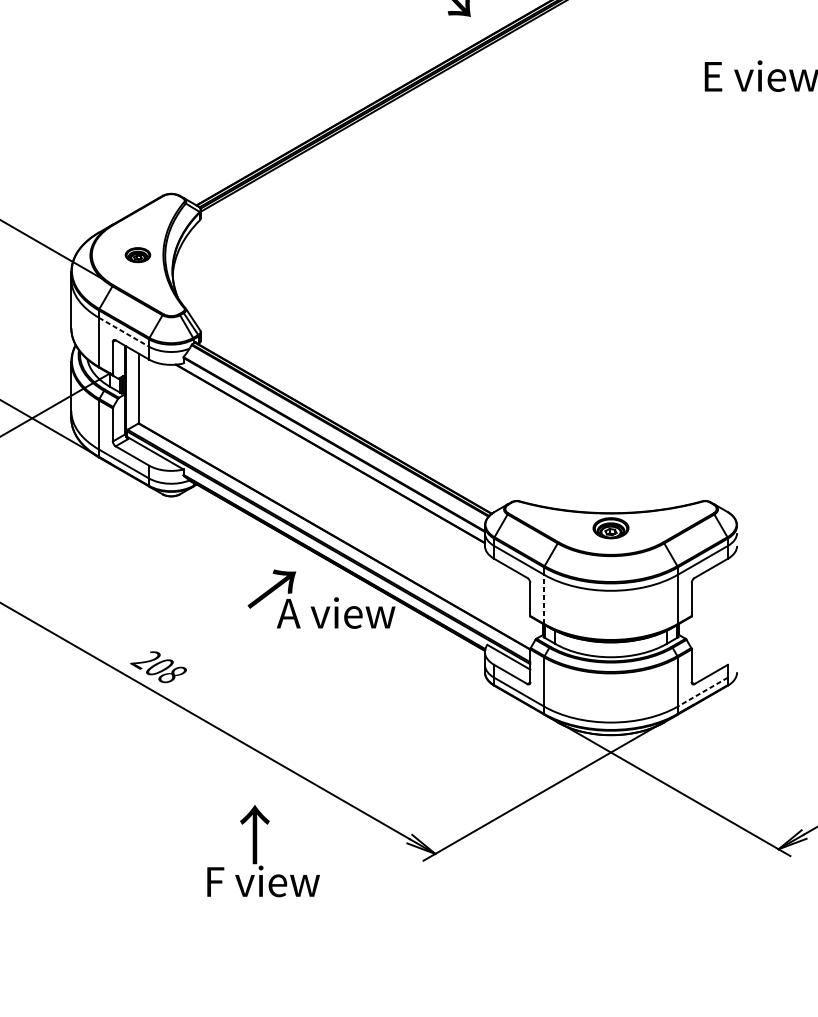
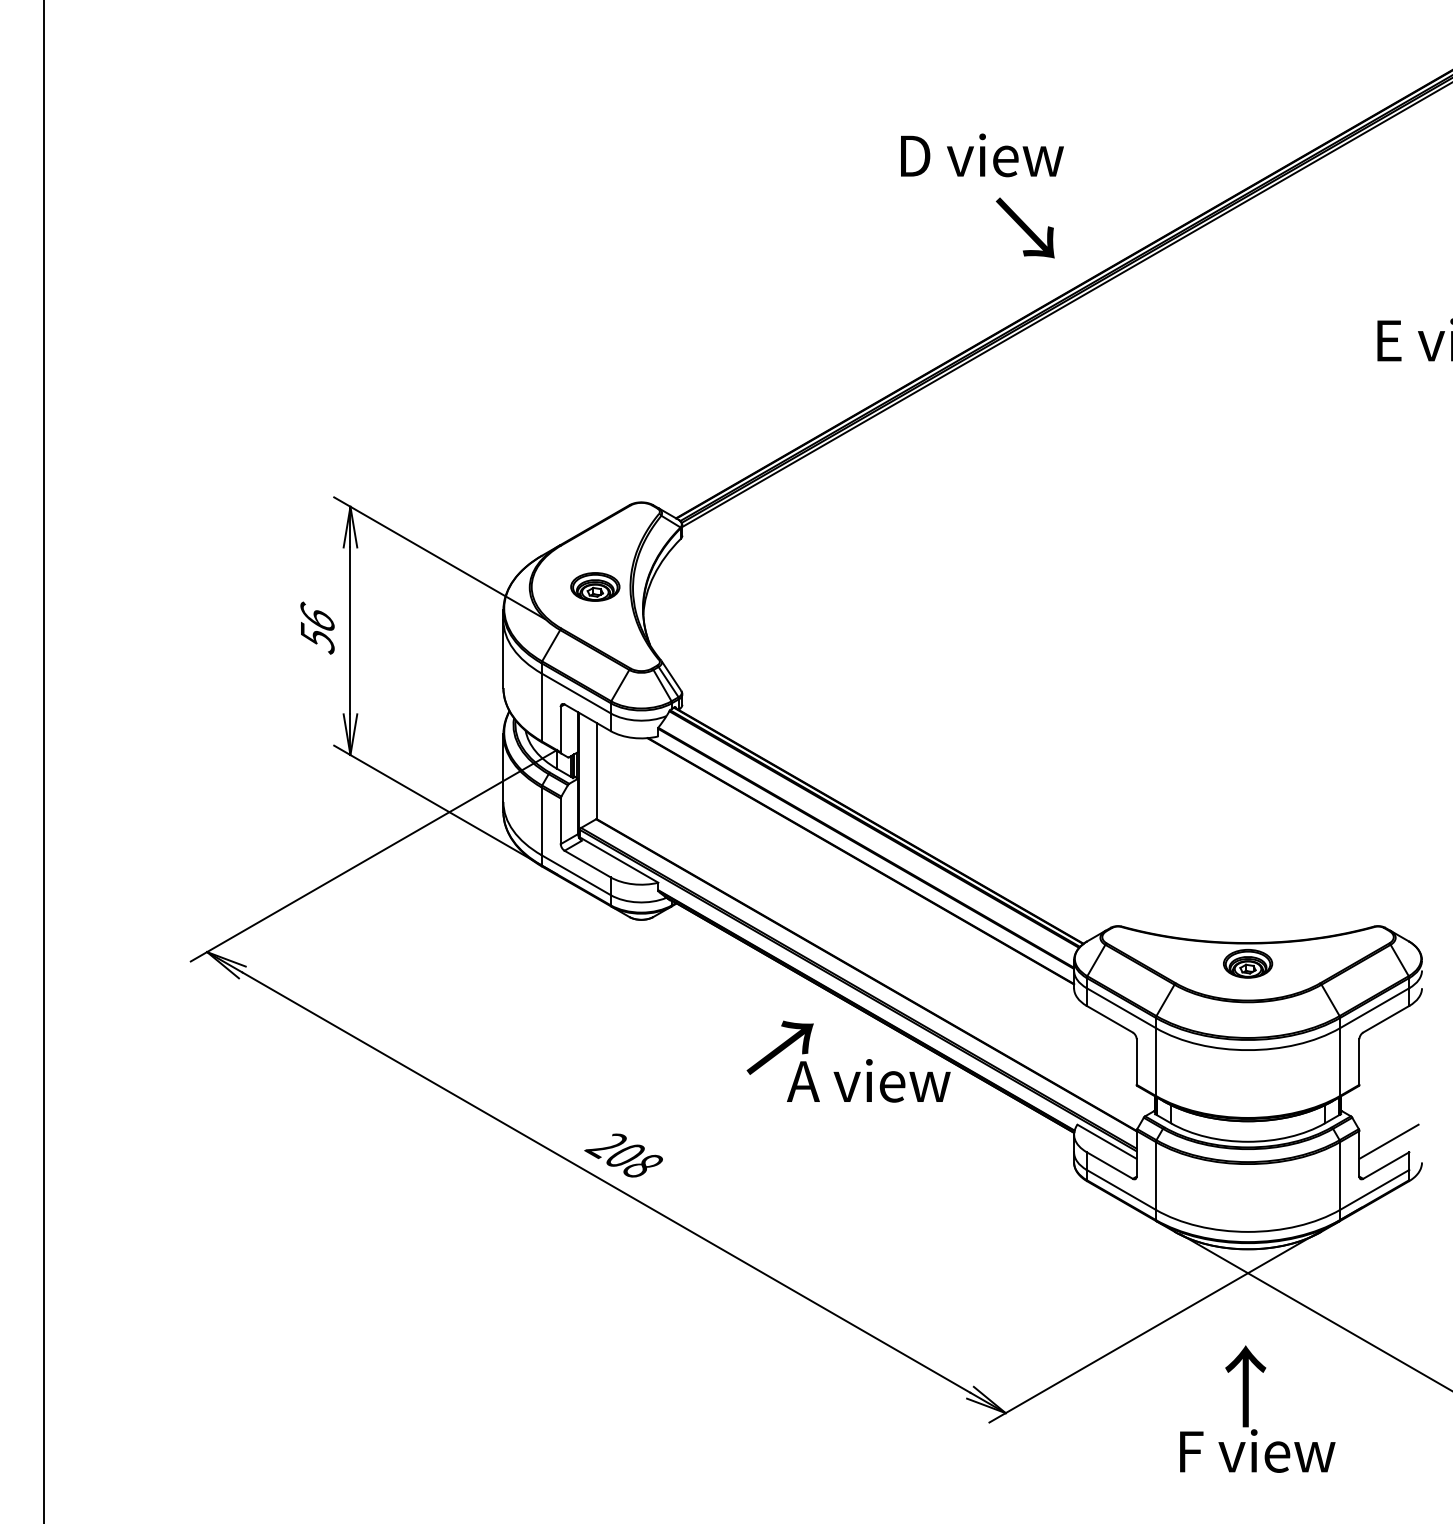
part: (138, 254) -> (595, 586), size x1.43
line: (124, 332) -> (576, 693), dashed -> solid
line: (543, 599) -> (1155, 1062), dashed -> solid
line: (712, 657) -> (1388, 1141), added
line: (702, 691) -> (1374, 1189), dashed -> solid
text: (263, 850) -> (1257, 1408), moved

